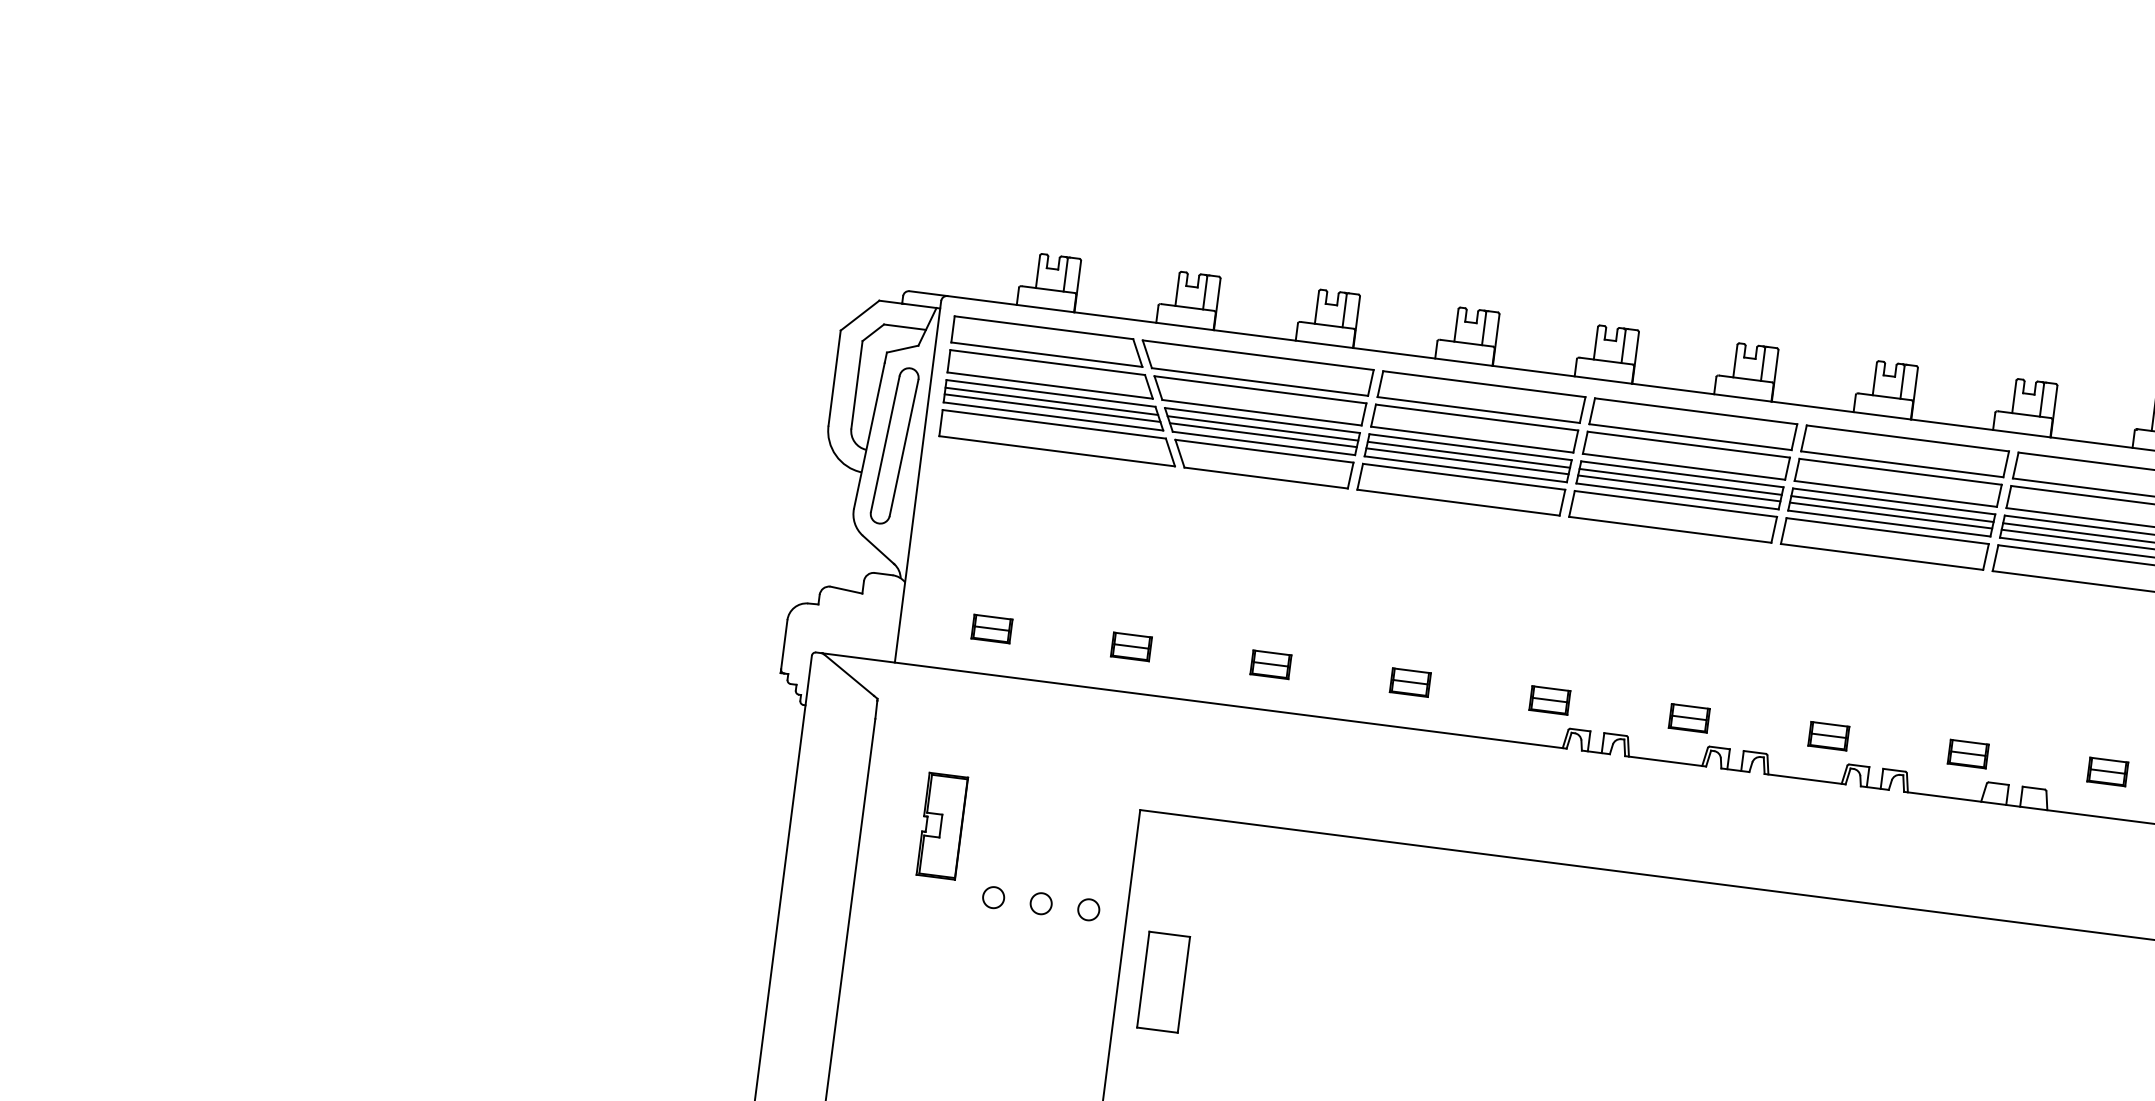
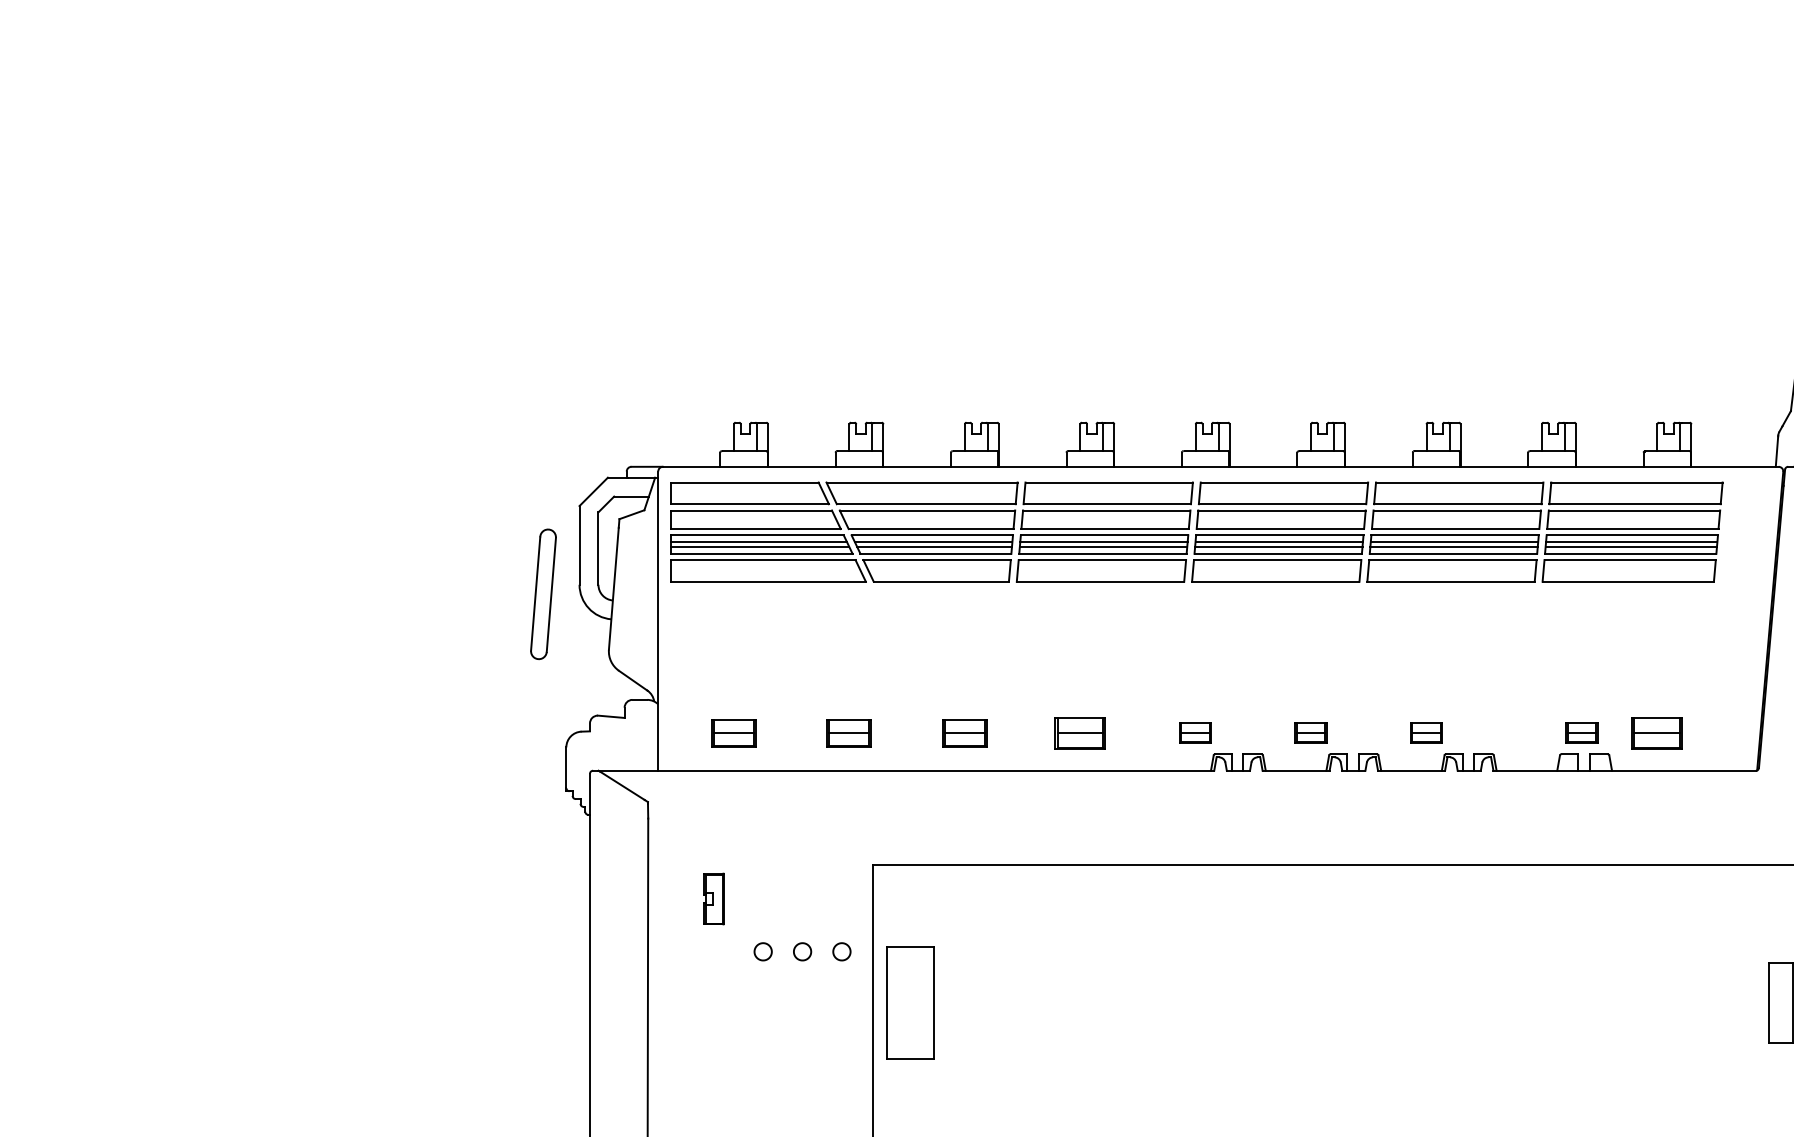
part: (894, 446) -> (543, 594), moved
part: (991, 628) -> (733, 732), size x1.4
part: (1131, 645) -> (849, 732), size x1.4
part: (1270, 663) -> (964, 732), size x1.4
part: (1409, 681) -> (1079, 732), size x1.6
part: (1968, 753) -> (1581, 732), moved
part: (2108, 771) -> (1657, 732), size x1.6
part: (941, 825) -> (713, 898), size x0.6
part: (1163, 981) -> (910, 1002), size x1.4

